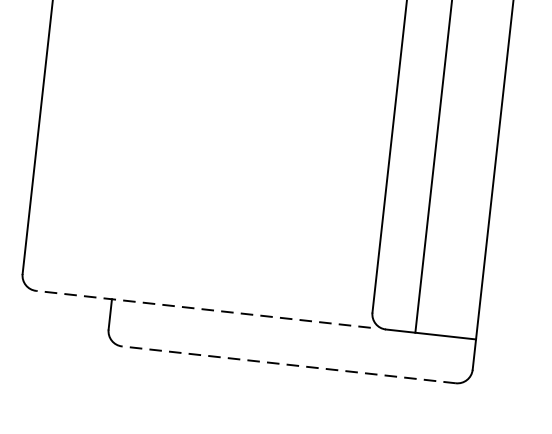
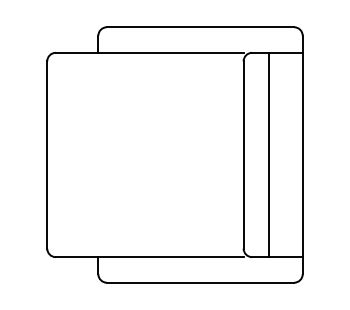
line: (203, 309) -> (149, 257), dashed -> solid
line: (288, 364) -> (200, 282), dashed -> solid

